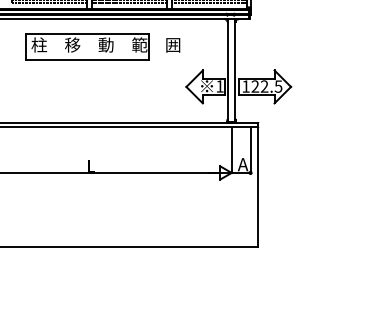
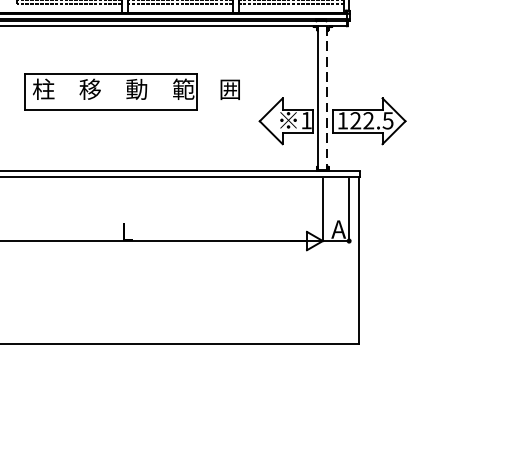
part: (102, 46) -> (131, 91), moved
line: (234, 70) -> (326, 98), solid -> dashed

